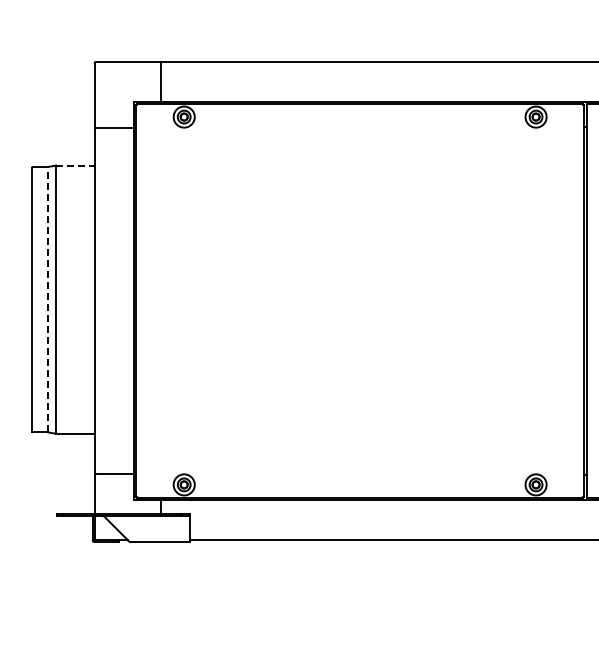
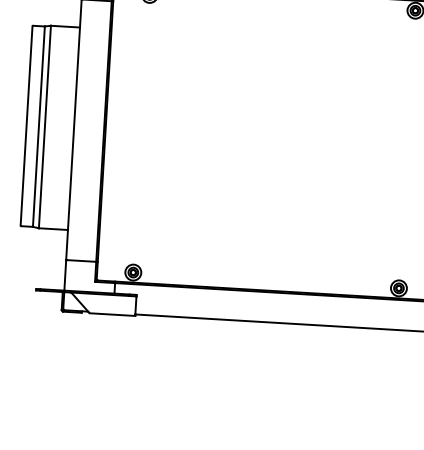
line: (75, 165) -> (65, 26), dashed -> solid
line: (48, 299) -> (39, 126), dashed -> solid

